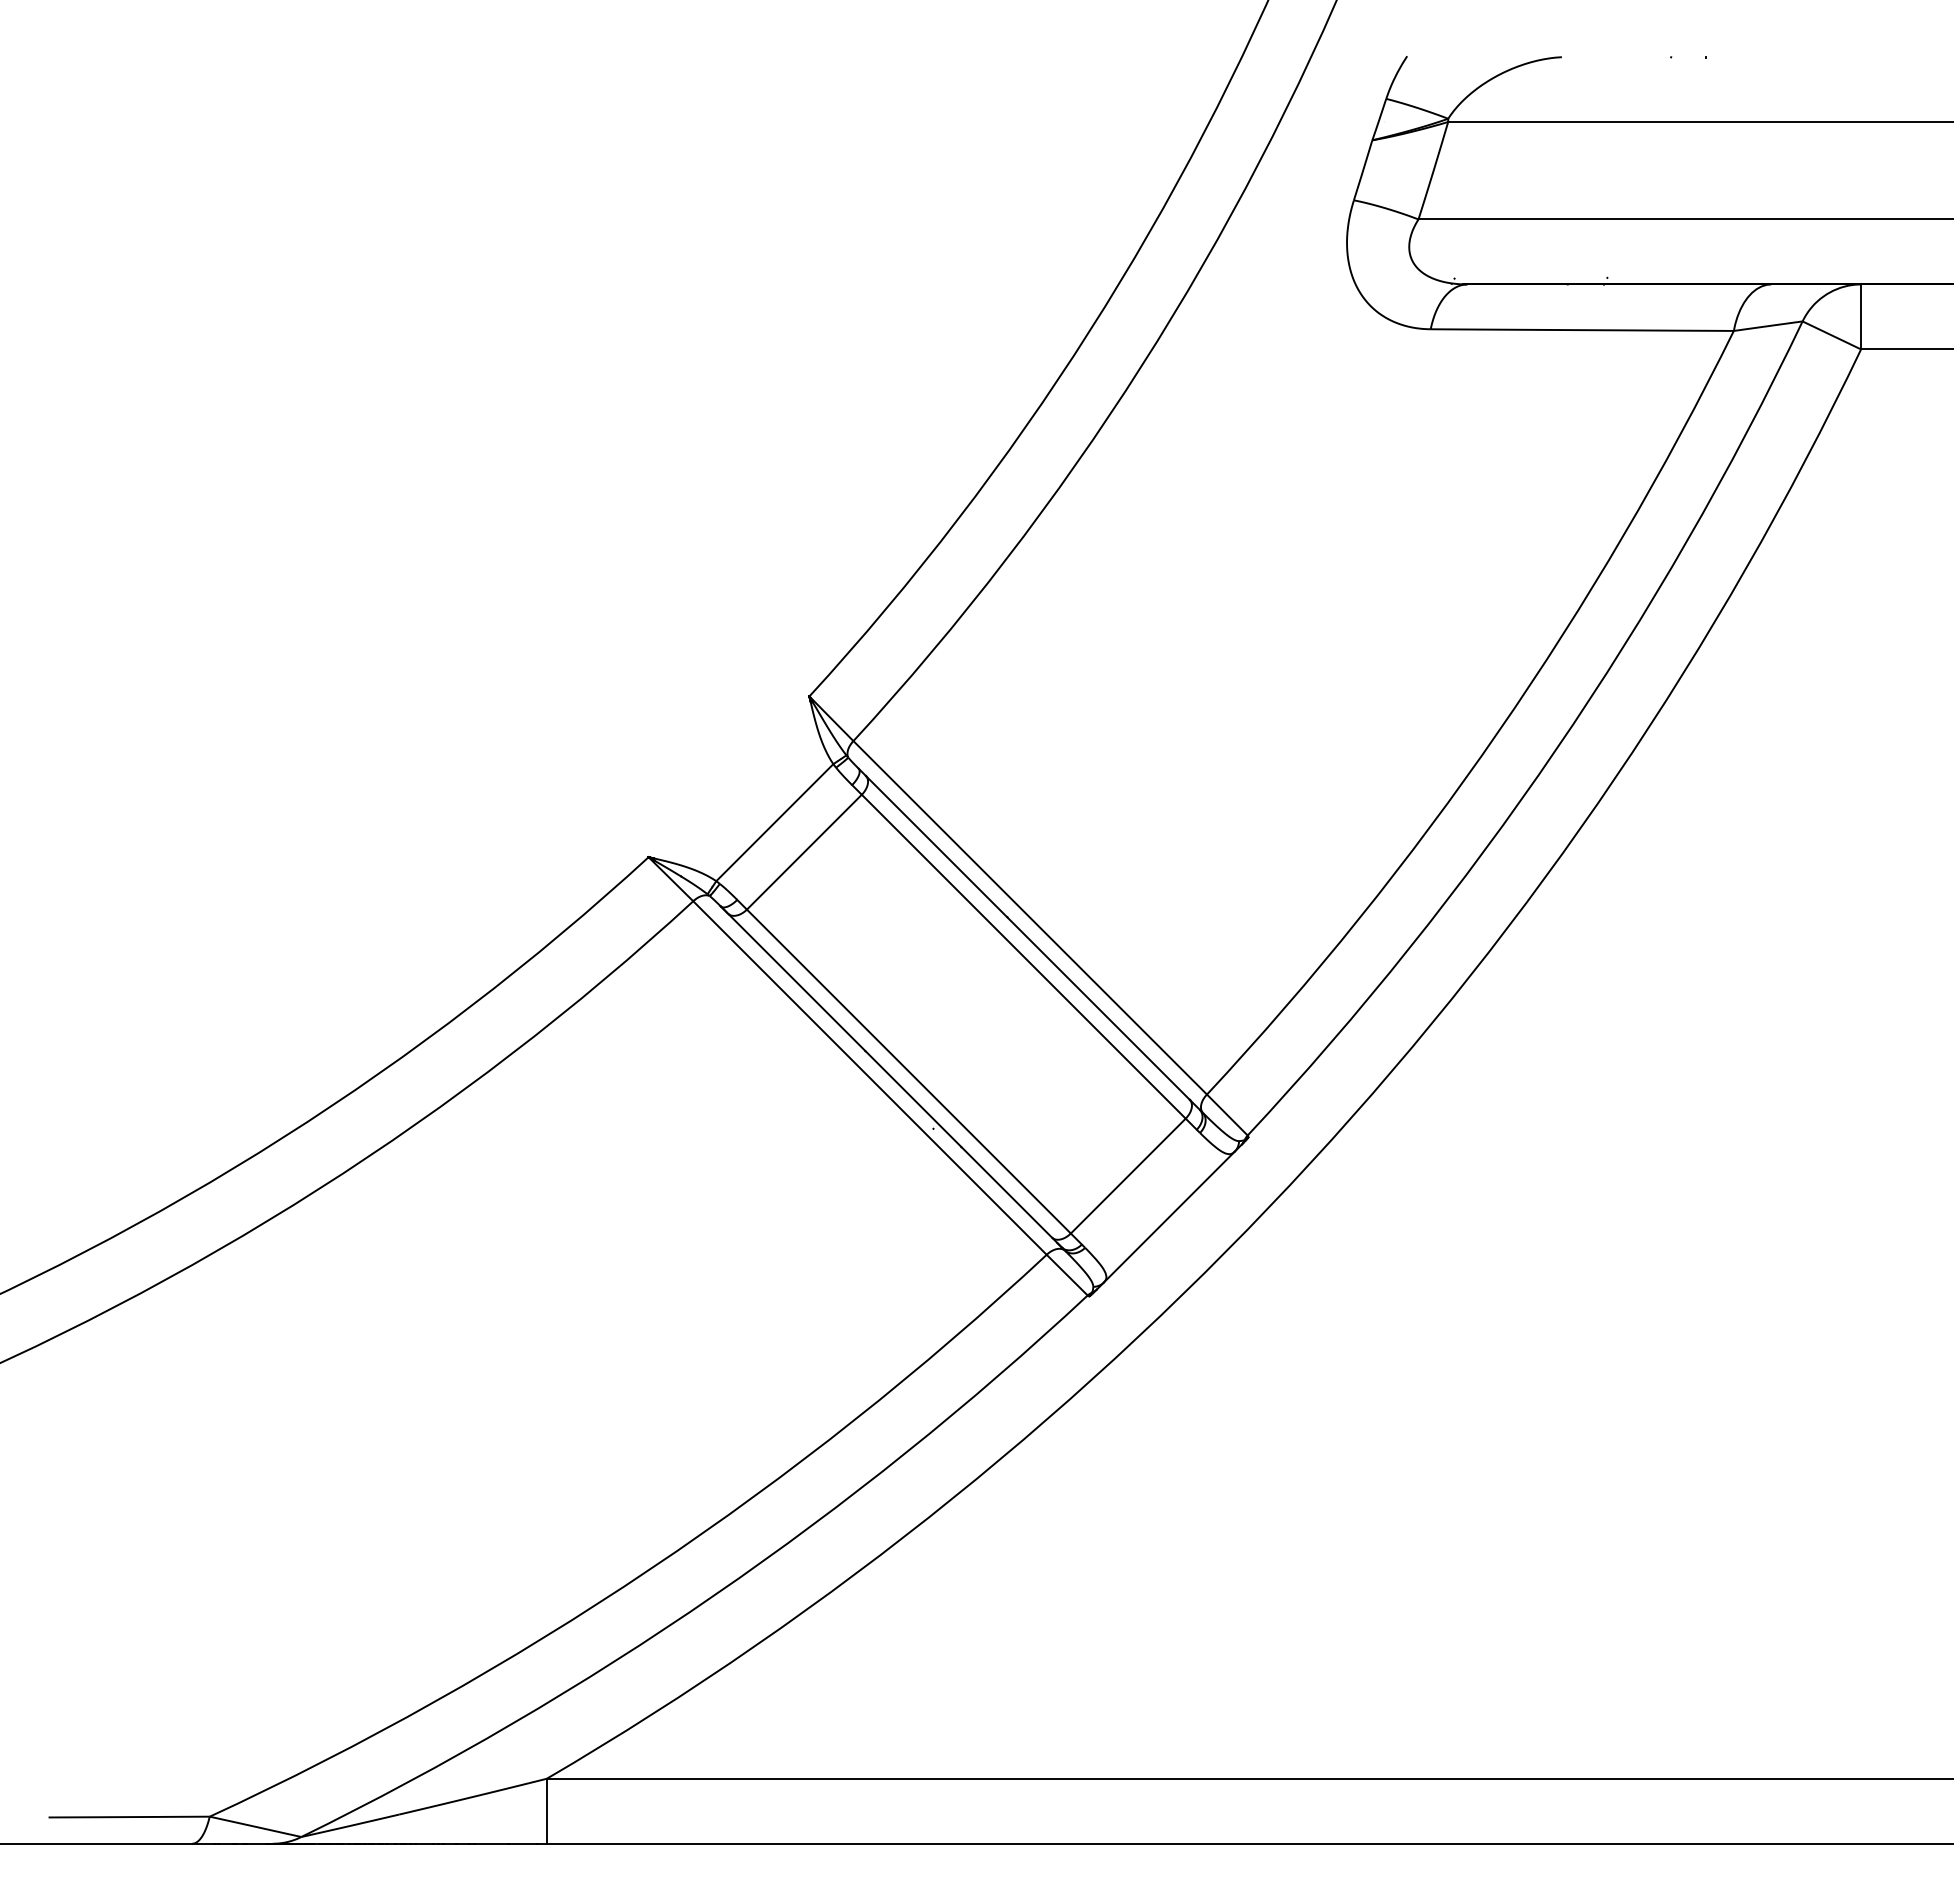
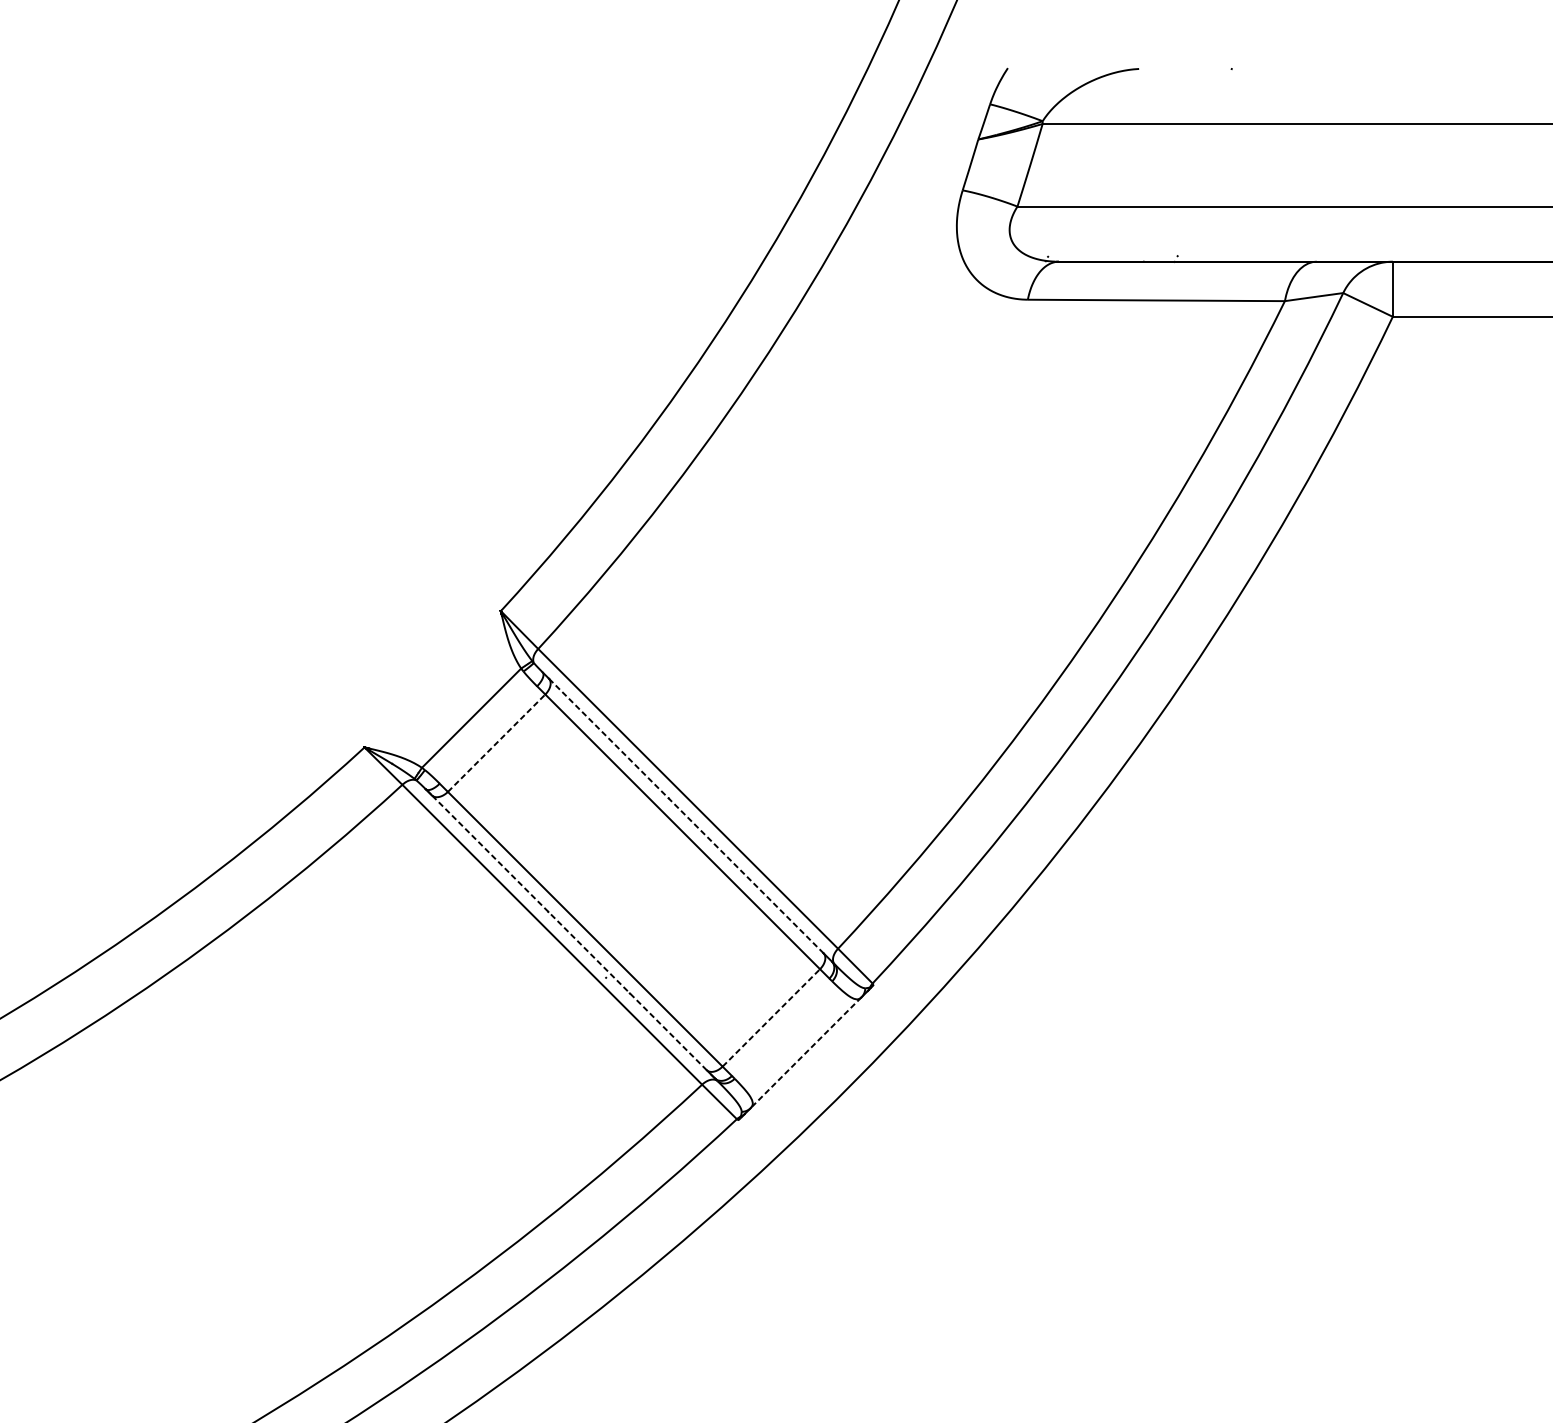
line: (804, 851) -> (496, 742), solid -> dashed
line: (1027, 937) -> (685, 815), solid -> dashed
line: (890, 1076) -> (569, 933), solid -> dashed
line: (1128, 1175) -> (771, 1017), solid -> dashed
line: (1169, 1217) -> (806, 1053), solid -> dashed

